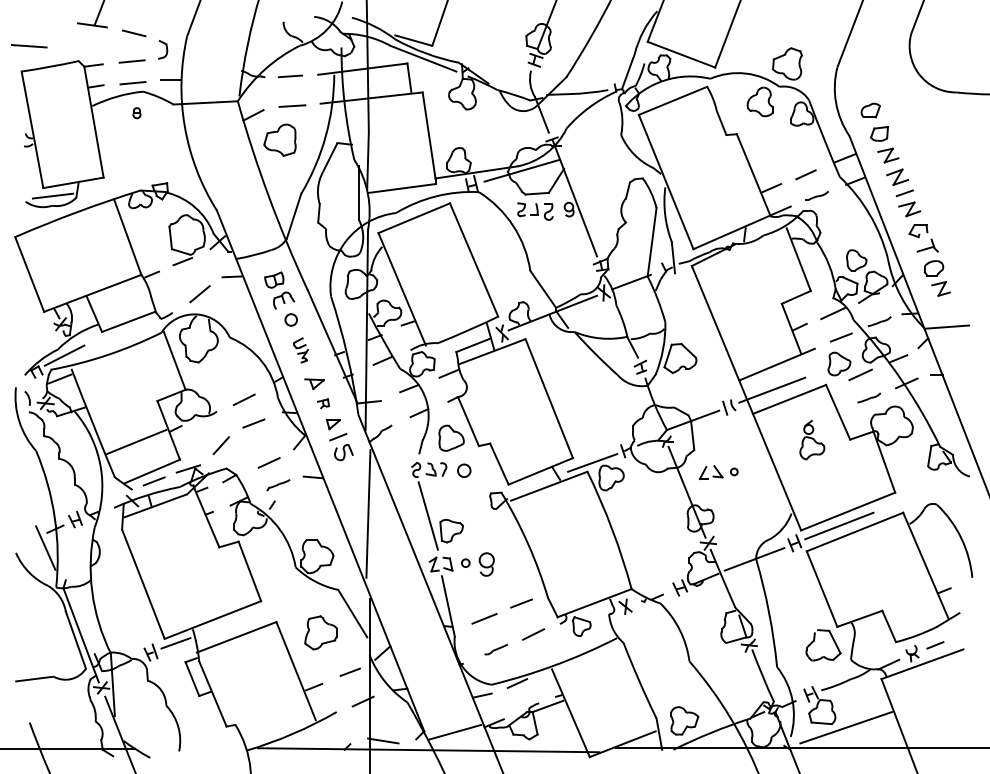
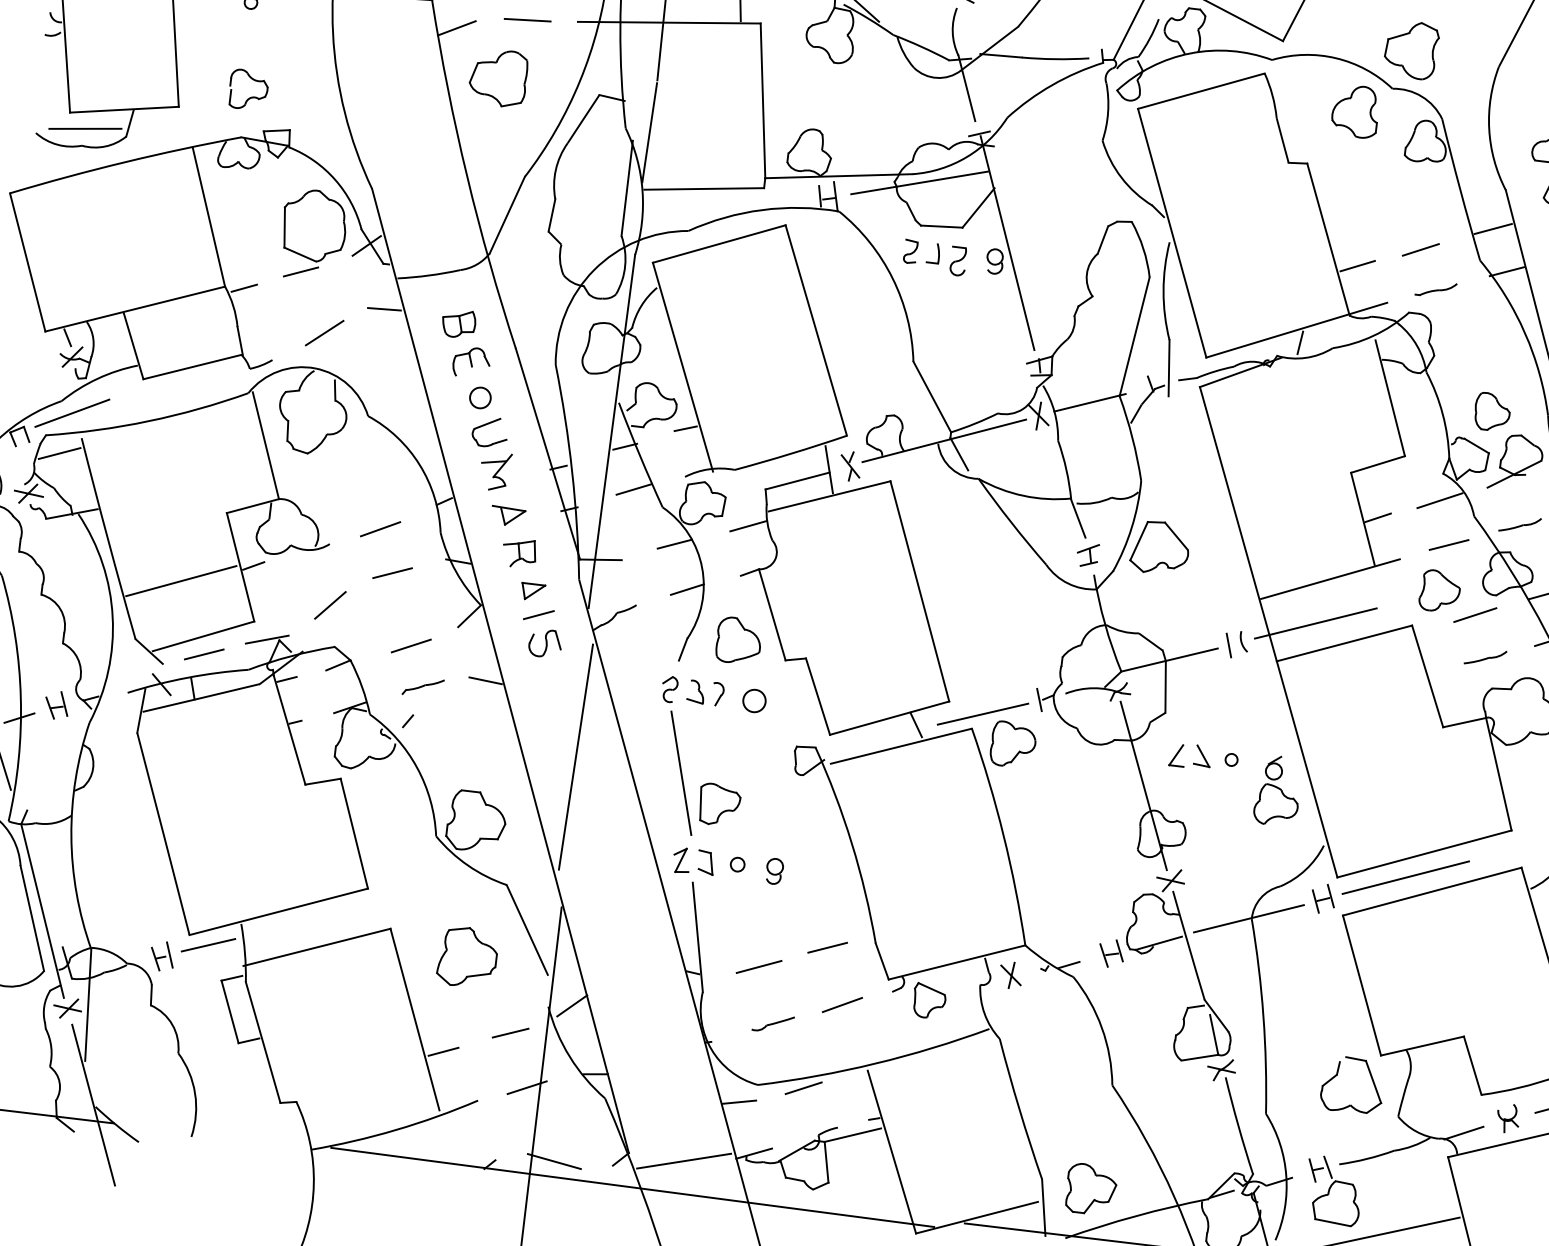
part: (141, 163) -> (248, 89), added
part: (300, 350) -> (490, 453), size x1.67
part: (323, 403) -> (519, 552), size x1.67
part: (812, 440) -> (1278, 791), moved
part: (486, 564) -> (774, 871), size x0.62

